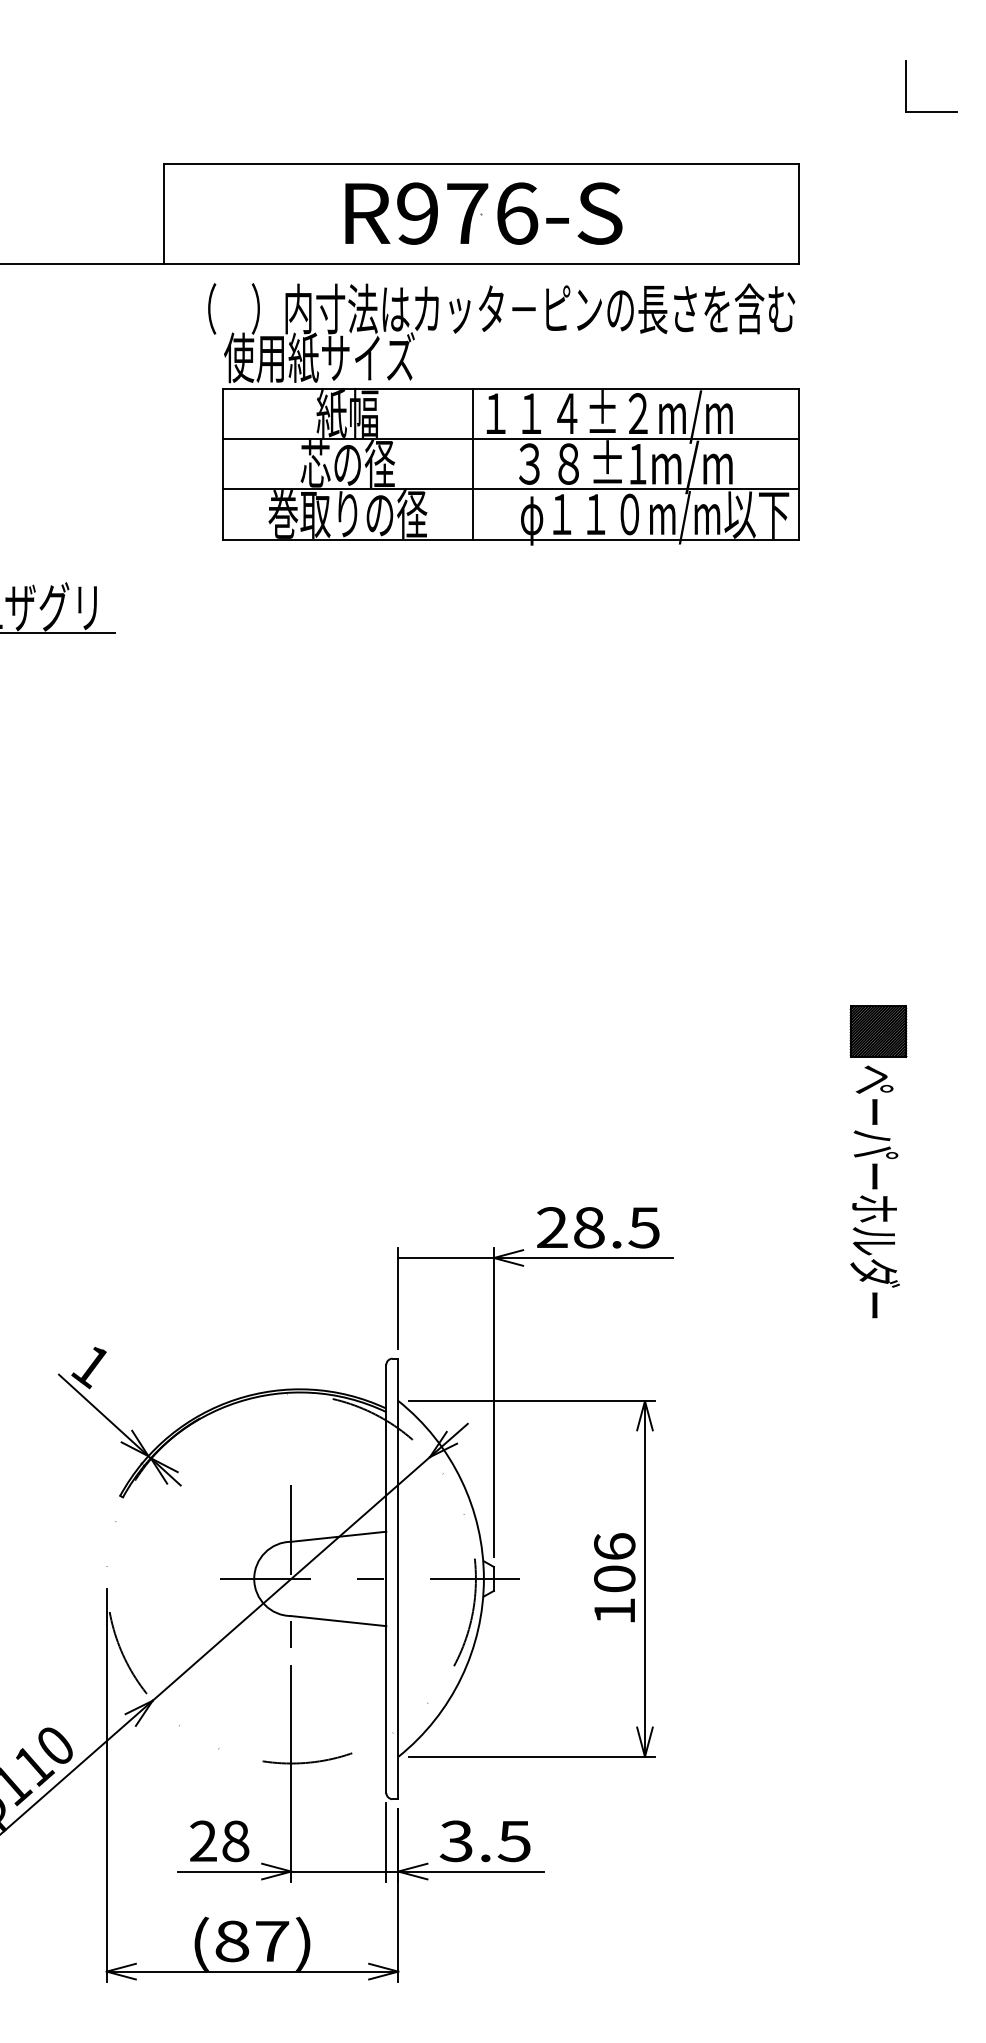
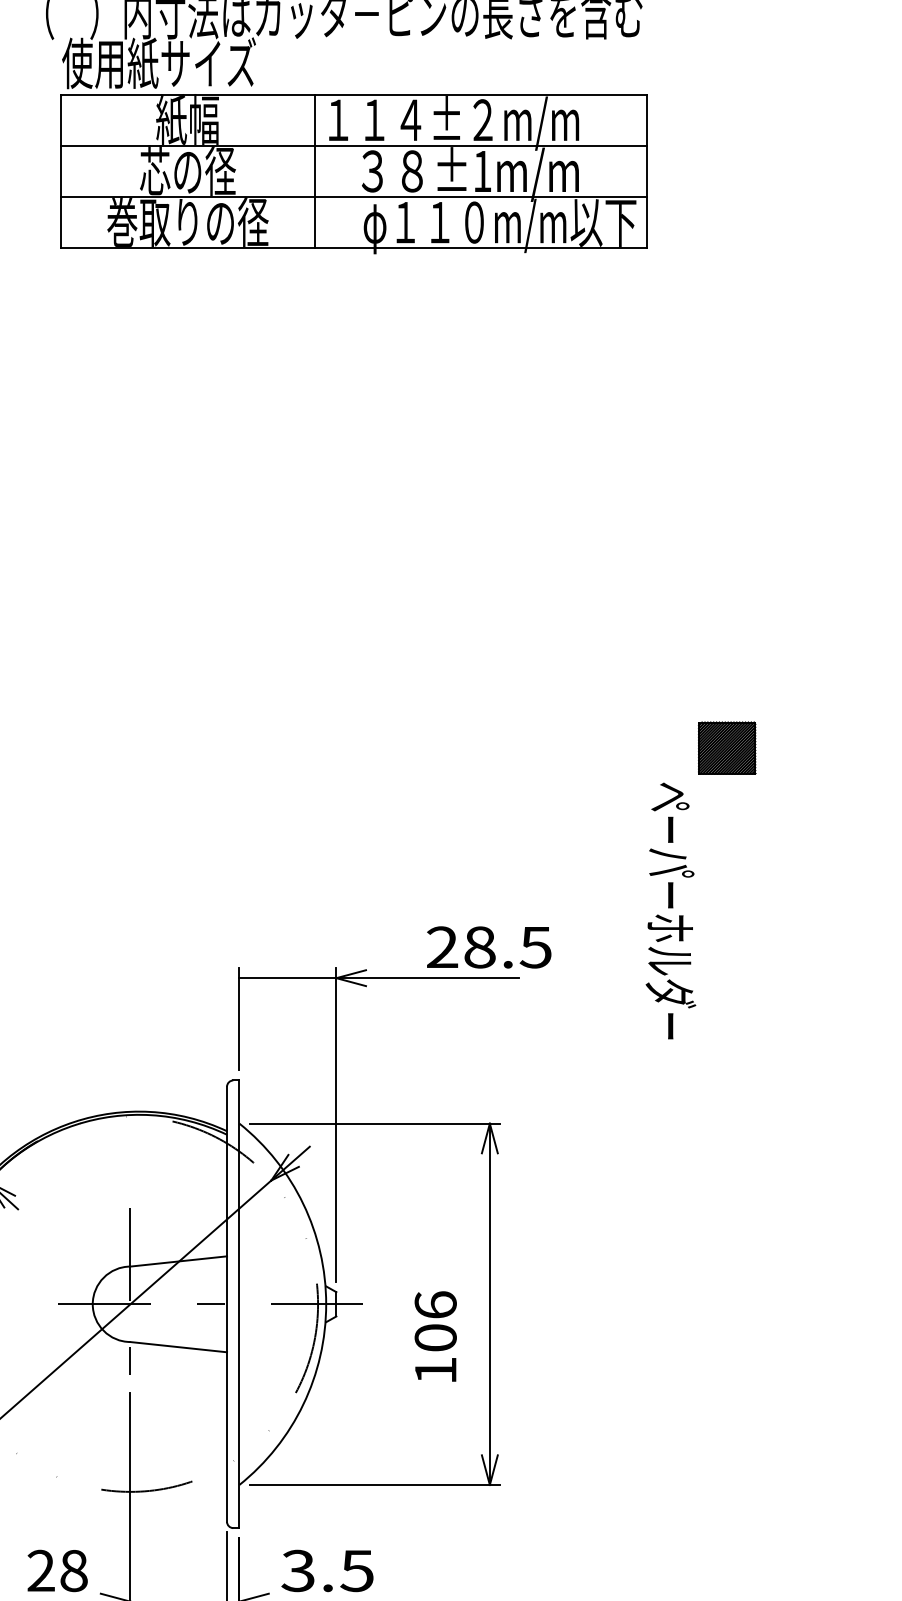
text: (874, 1191) -> (670, 910), moved
text: (598, 1227) -> (489, 947), moved
text: (614, 1577) -> (435, 1336), moved

